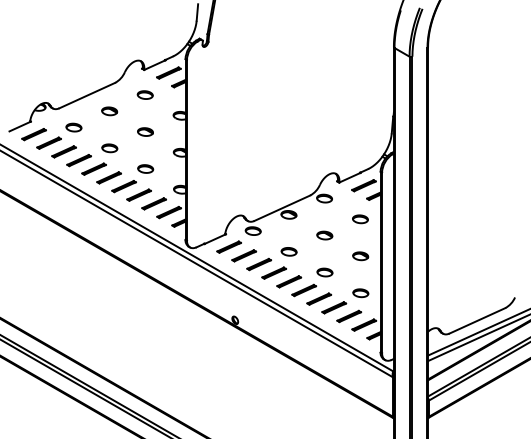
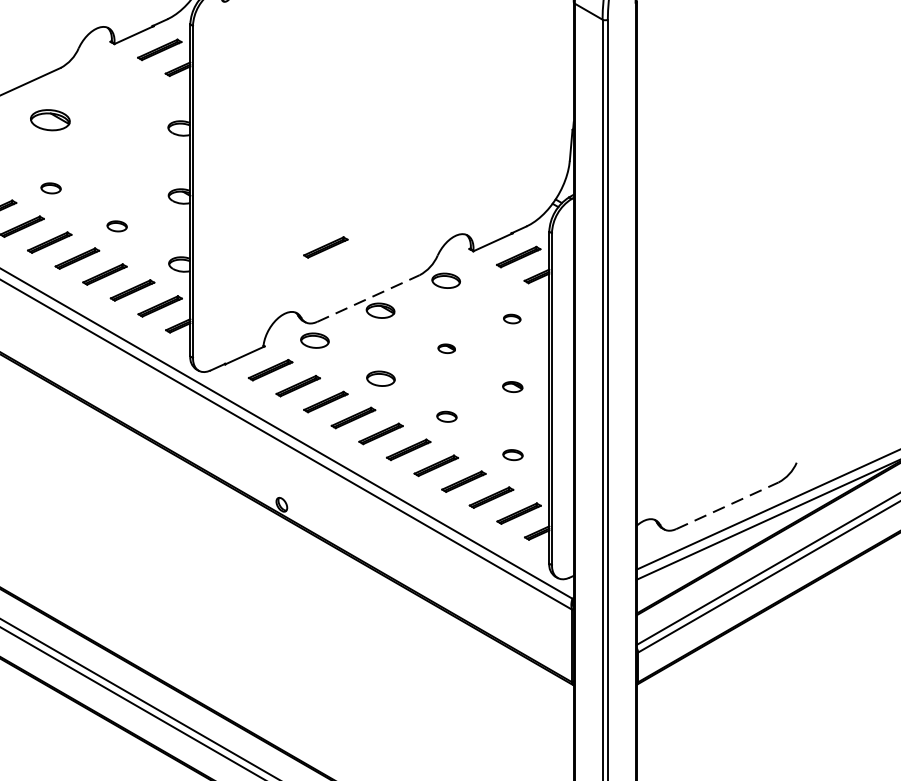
part: (144, 94) -> (114, 89), removed
part: (109, 111) -> (50, 120), size x1.4
part: (145, 131) -> (116, 157), removed
part: (109, 148) -> (50, 188), size x0.7
part: (145, 168) -> (116, 225), size x0.7
part: (259, 180) -> (326, 247), added
line: (282, 208) -> (368, 299), solid -> dashed
part: (360, 219) -> (512, 319), size x0.6
part: (324, 235) -> (446, 348), size x0.6
part: (360, 256) -> (512, 387), size x0.7
part: (324, 272) -> (446, 416), size x0.7
part: (360, 293) -> (512, 455), size x0.7
line: (477, 320) -> (727, 505), solid -> dashed

